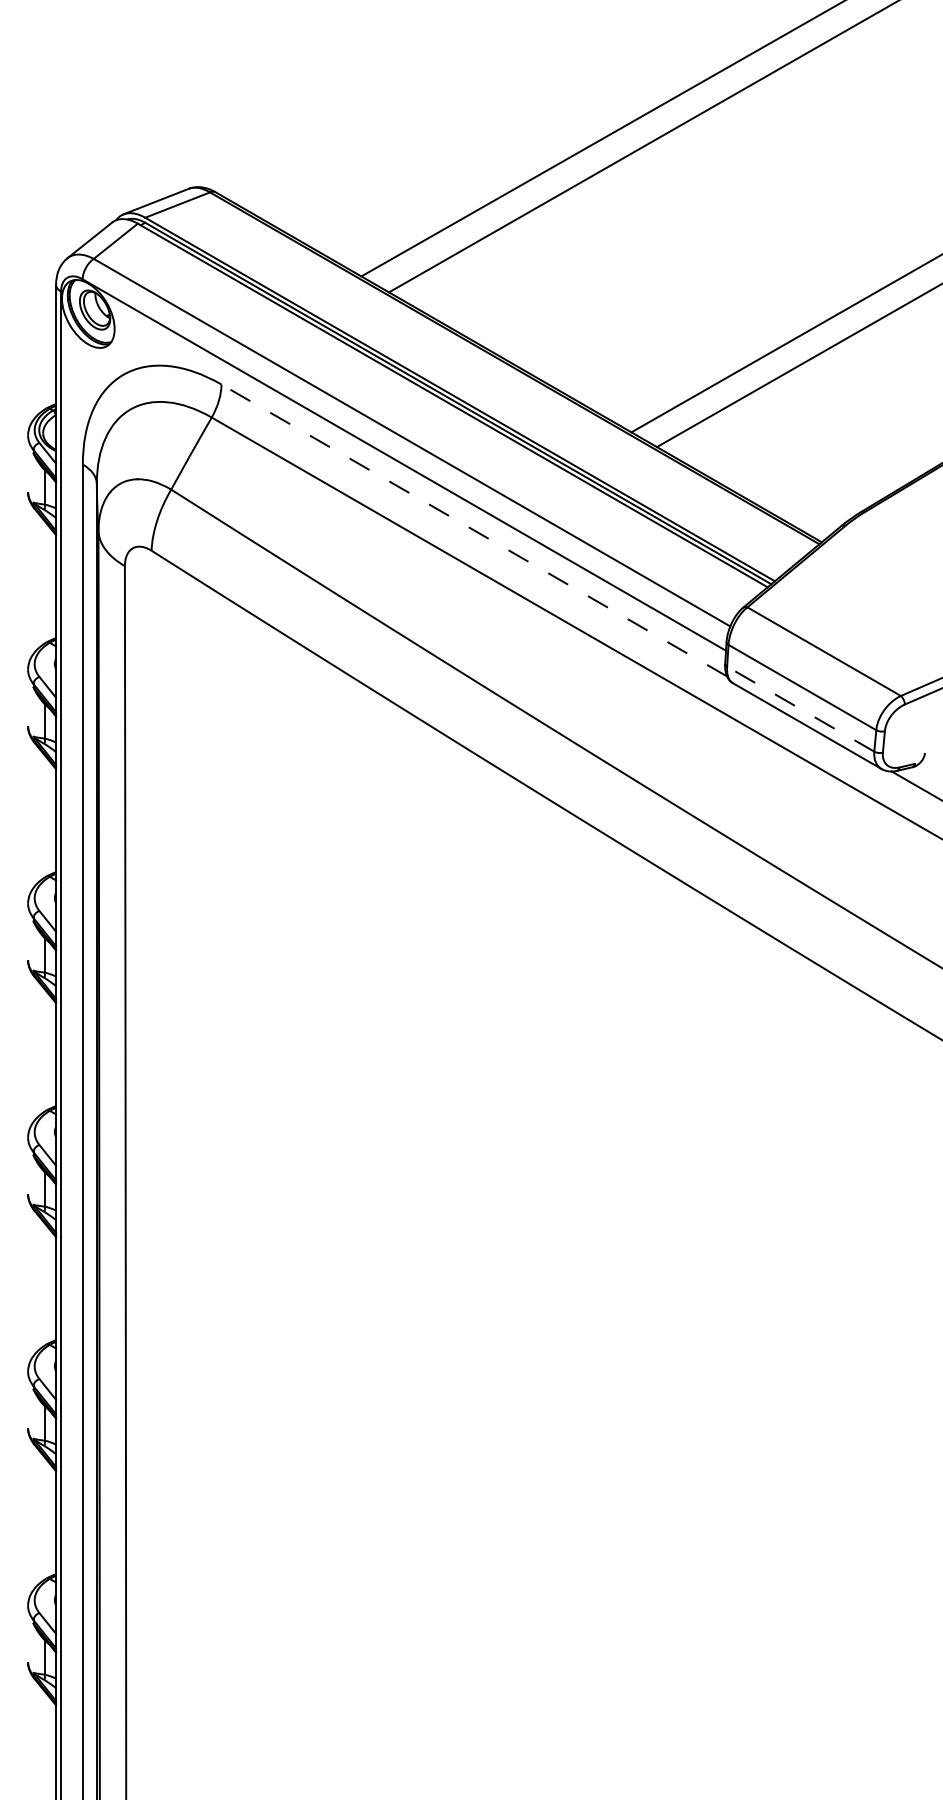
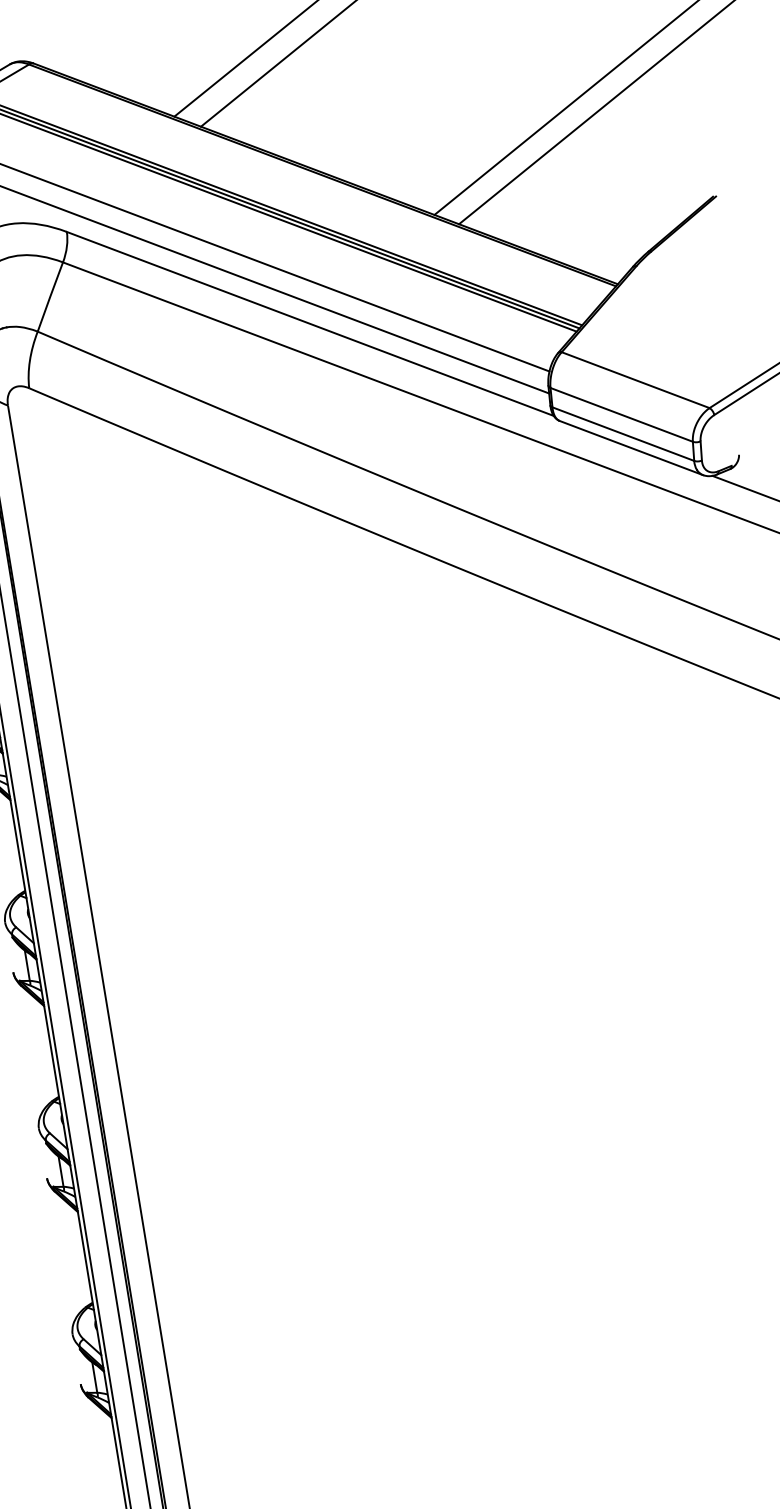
line: (474, 530) -> (310, 323), dashed -> solid
line: (800, 709) -> (623, 434), dashed -> solid

